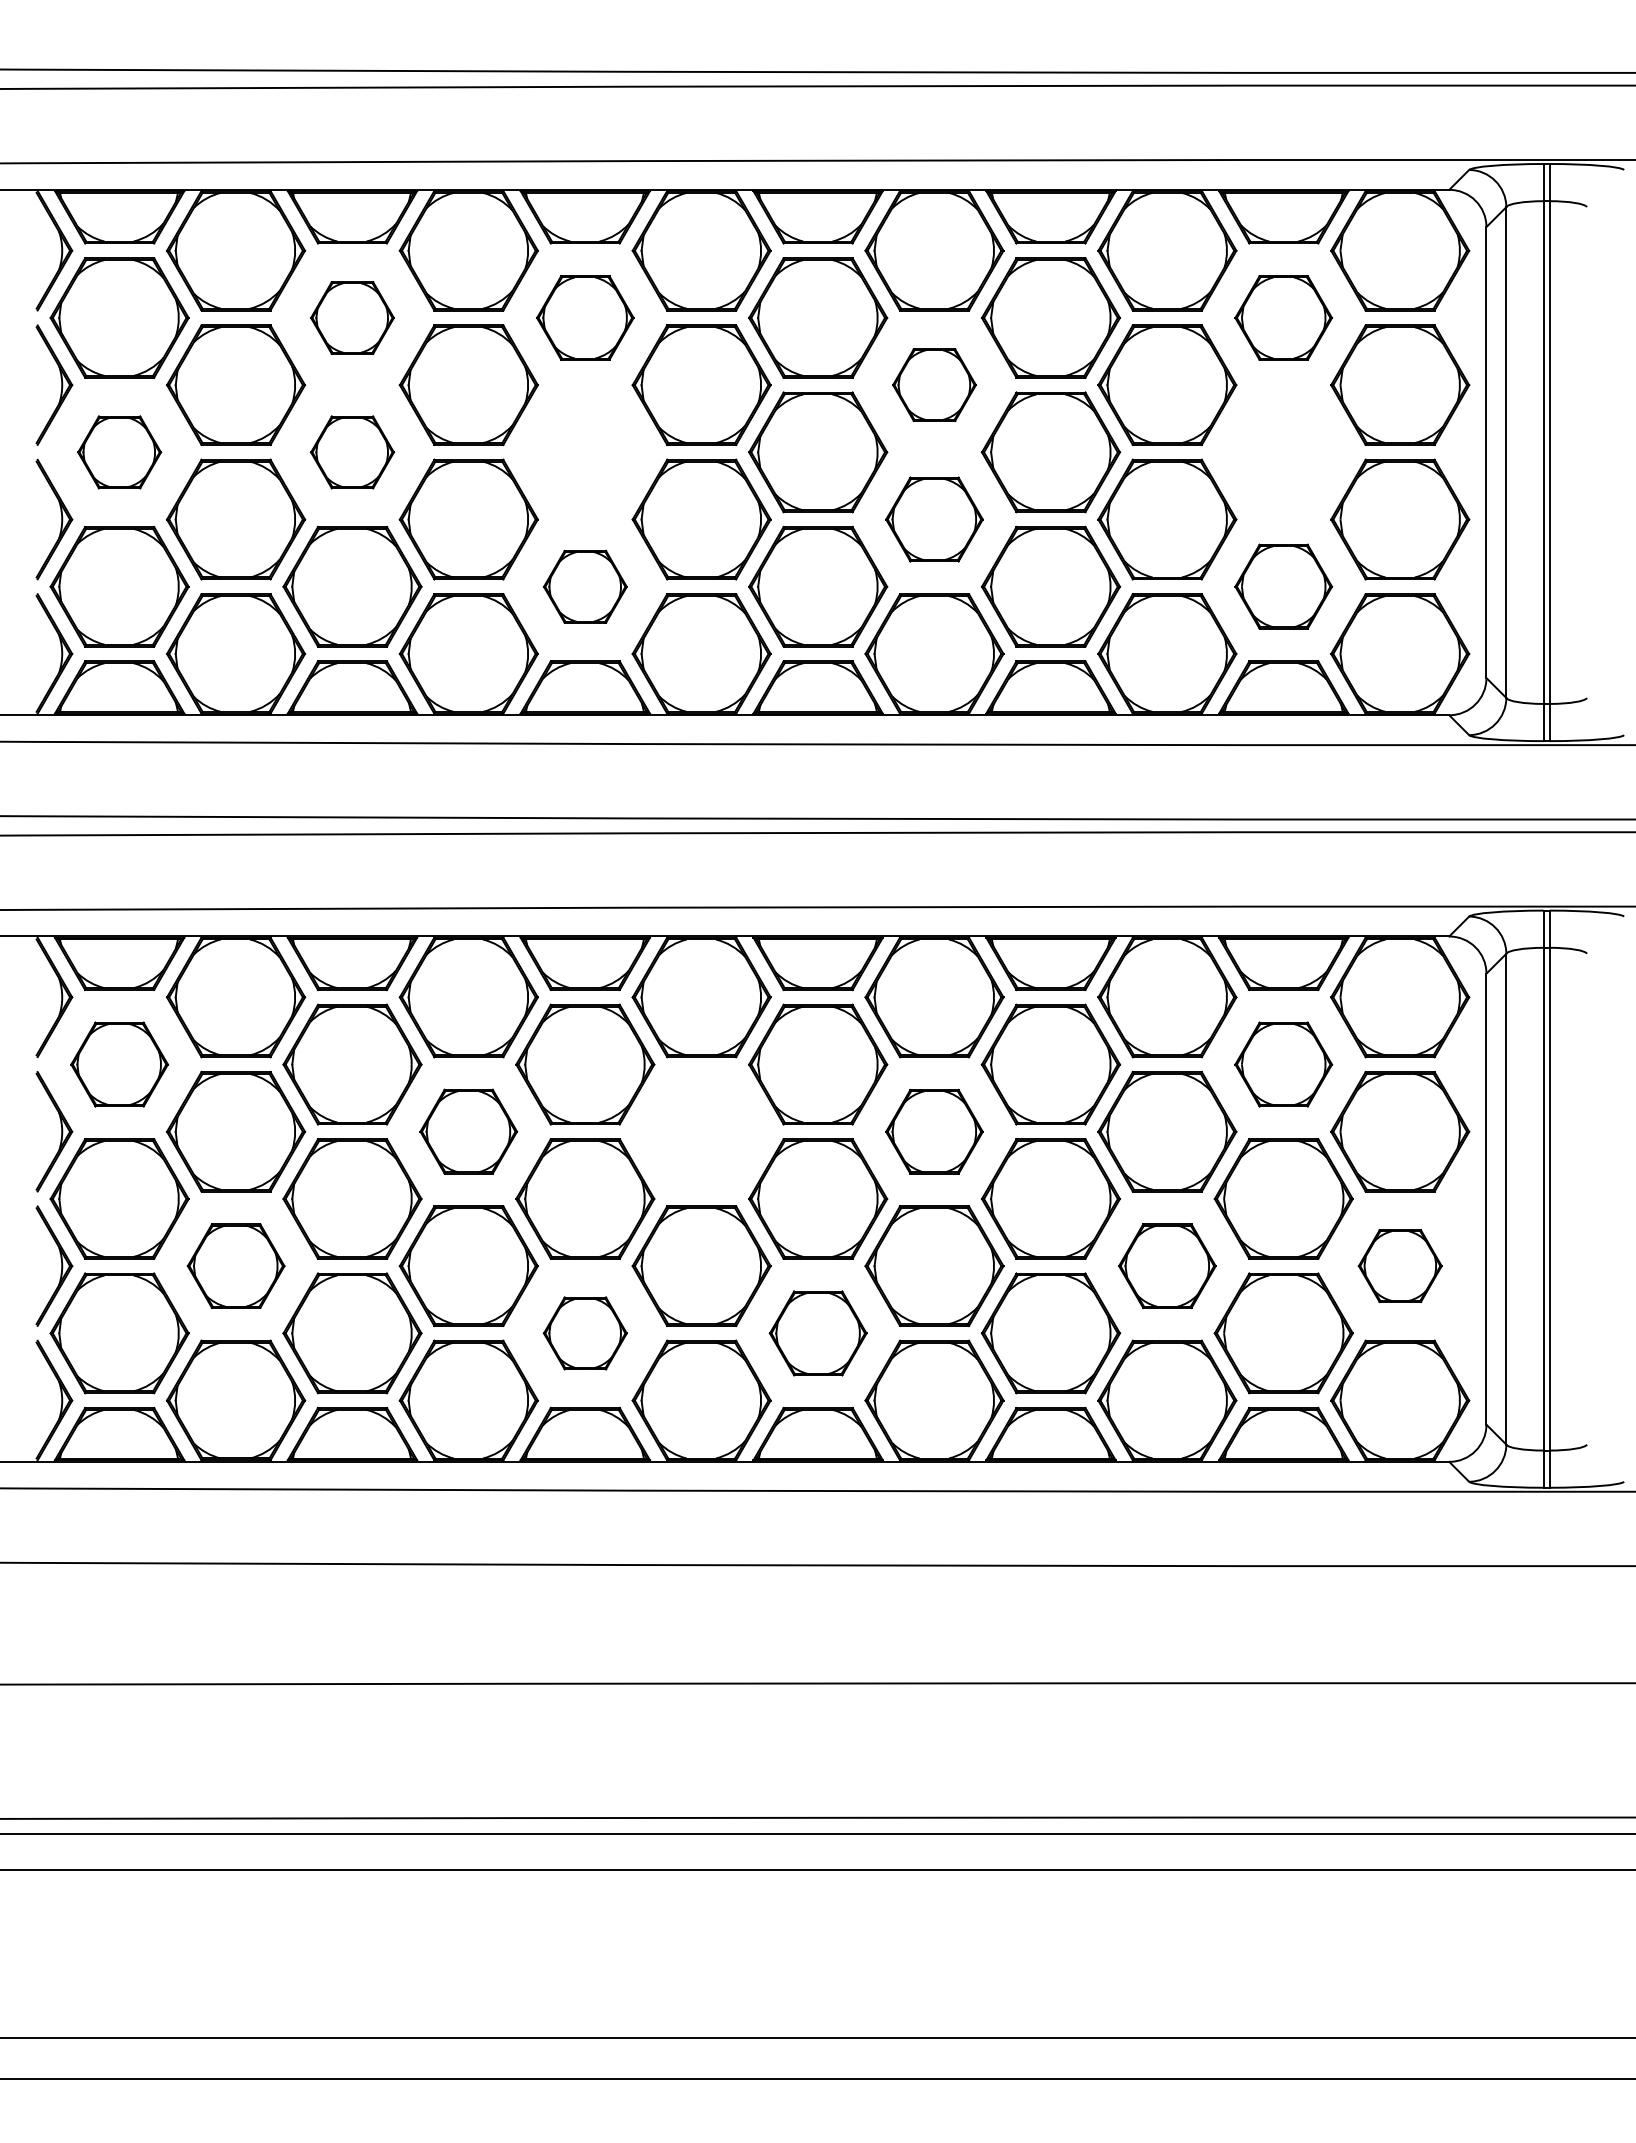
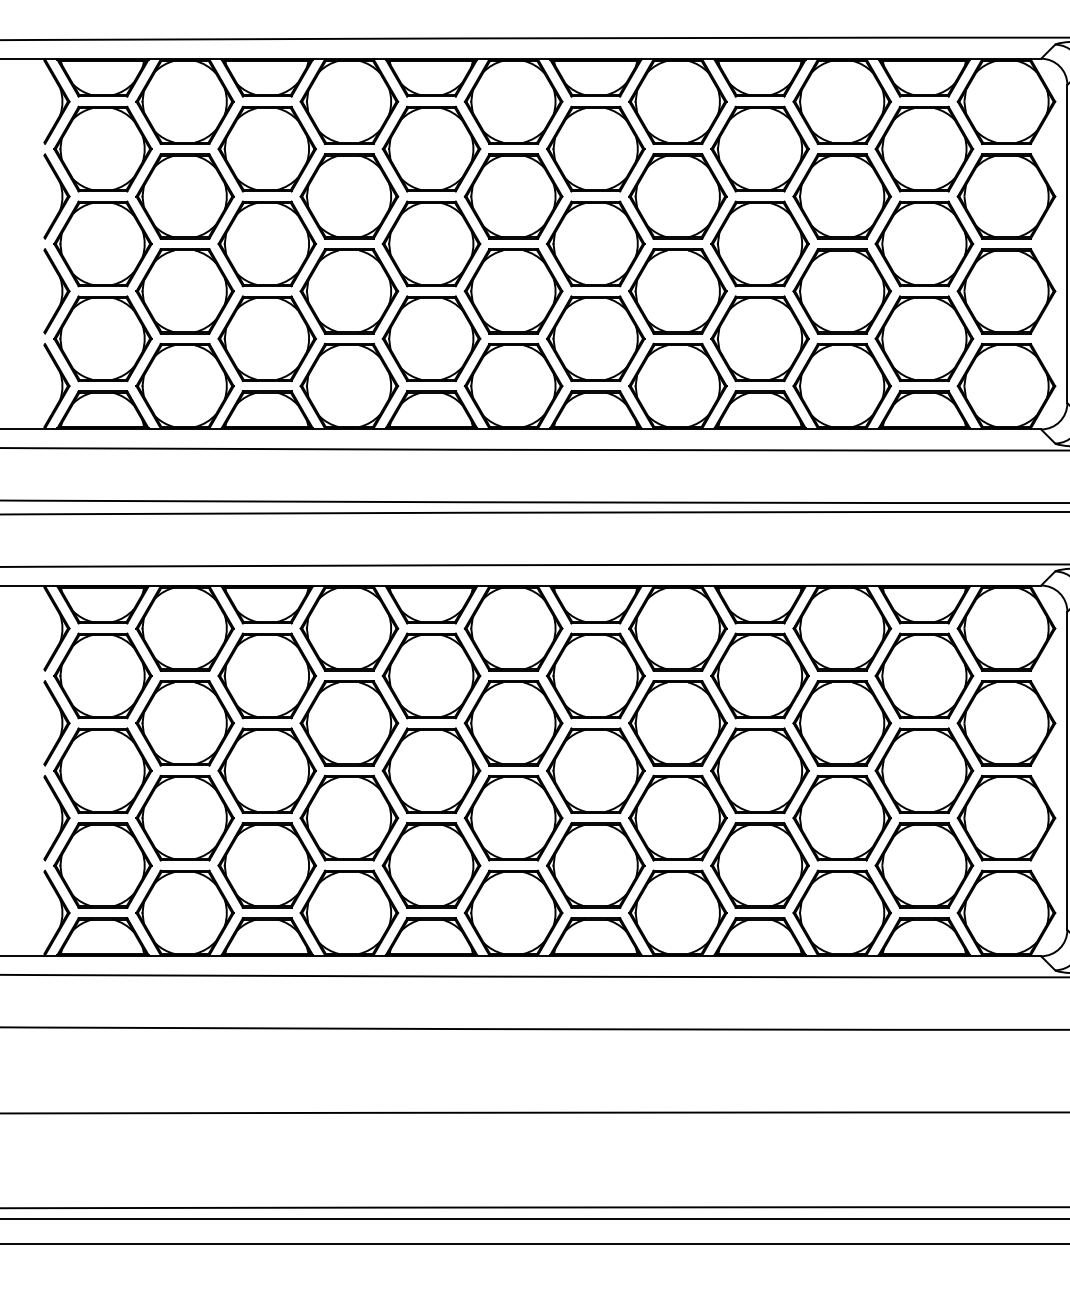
part: (352, 317) -> (267, 148), size x1.67
part: (585, 317) -> (431, 148), size x1.43
part: (1283, 317) -> (924, 148), size x1.43
part: (934, 384) -> (677, 196), size x1.67
part: (119, 452) -> (102, 244), size x1.67
part: (352, 452) -> (267, 244), size x1.67
part: (585, 452) -> (431, 244), added
part: (1283, 452) -> (924, 244), added
part: (934, 519) -> (677, 291), size x1.43
part: (585, 586) -> (431, 338), size x1.67
part: (1283, 586) -> (924, 338), size x1.43
part: (119, 1064) -> (102, 675), size x1.43
part: (1283, 1064) -> (924, 675), size x1.43
part: (468, 1131) -> (349, 723), size x1.43
part: (701, 1131) -> (513, 723), added
part: (934, 1131) -> (677, 723), size x1.43
part: (236, 1265) -> (185, 817), size x1.43
part: (1167, 1265) -> (842, 817), size x1.43
part: (1400, 1265) -> (1006, 817), size x1.67
part: (585, 1333) -> (431, 865), size x1.67
part: (818, 1333) -> (596, 865), size x1.43

